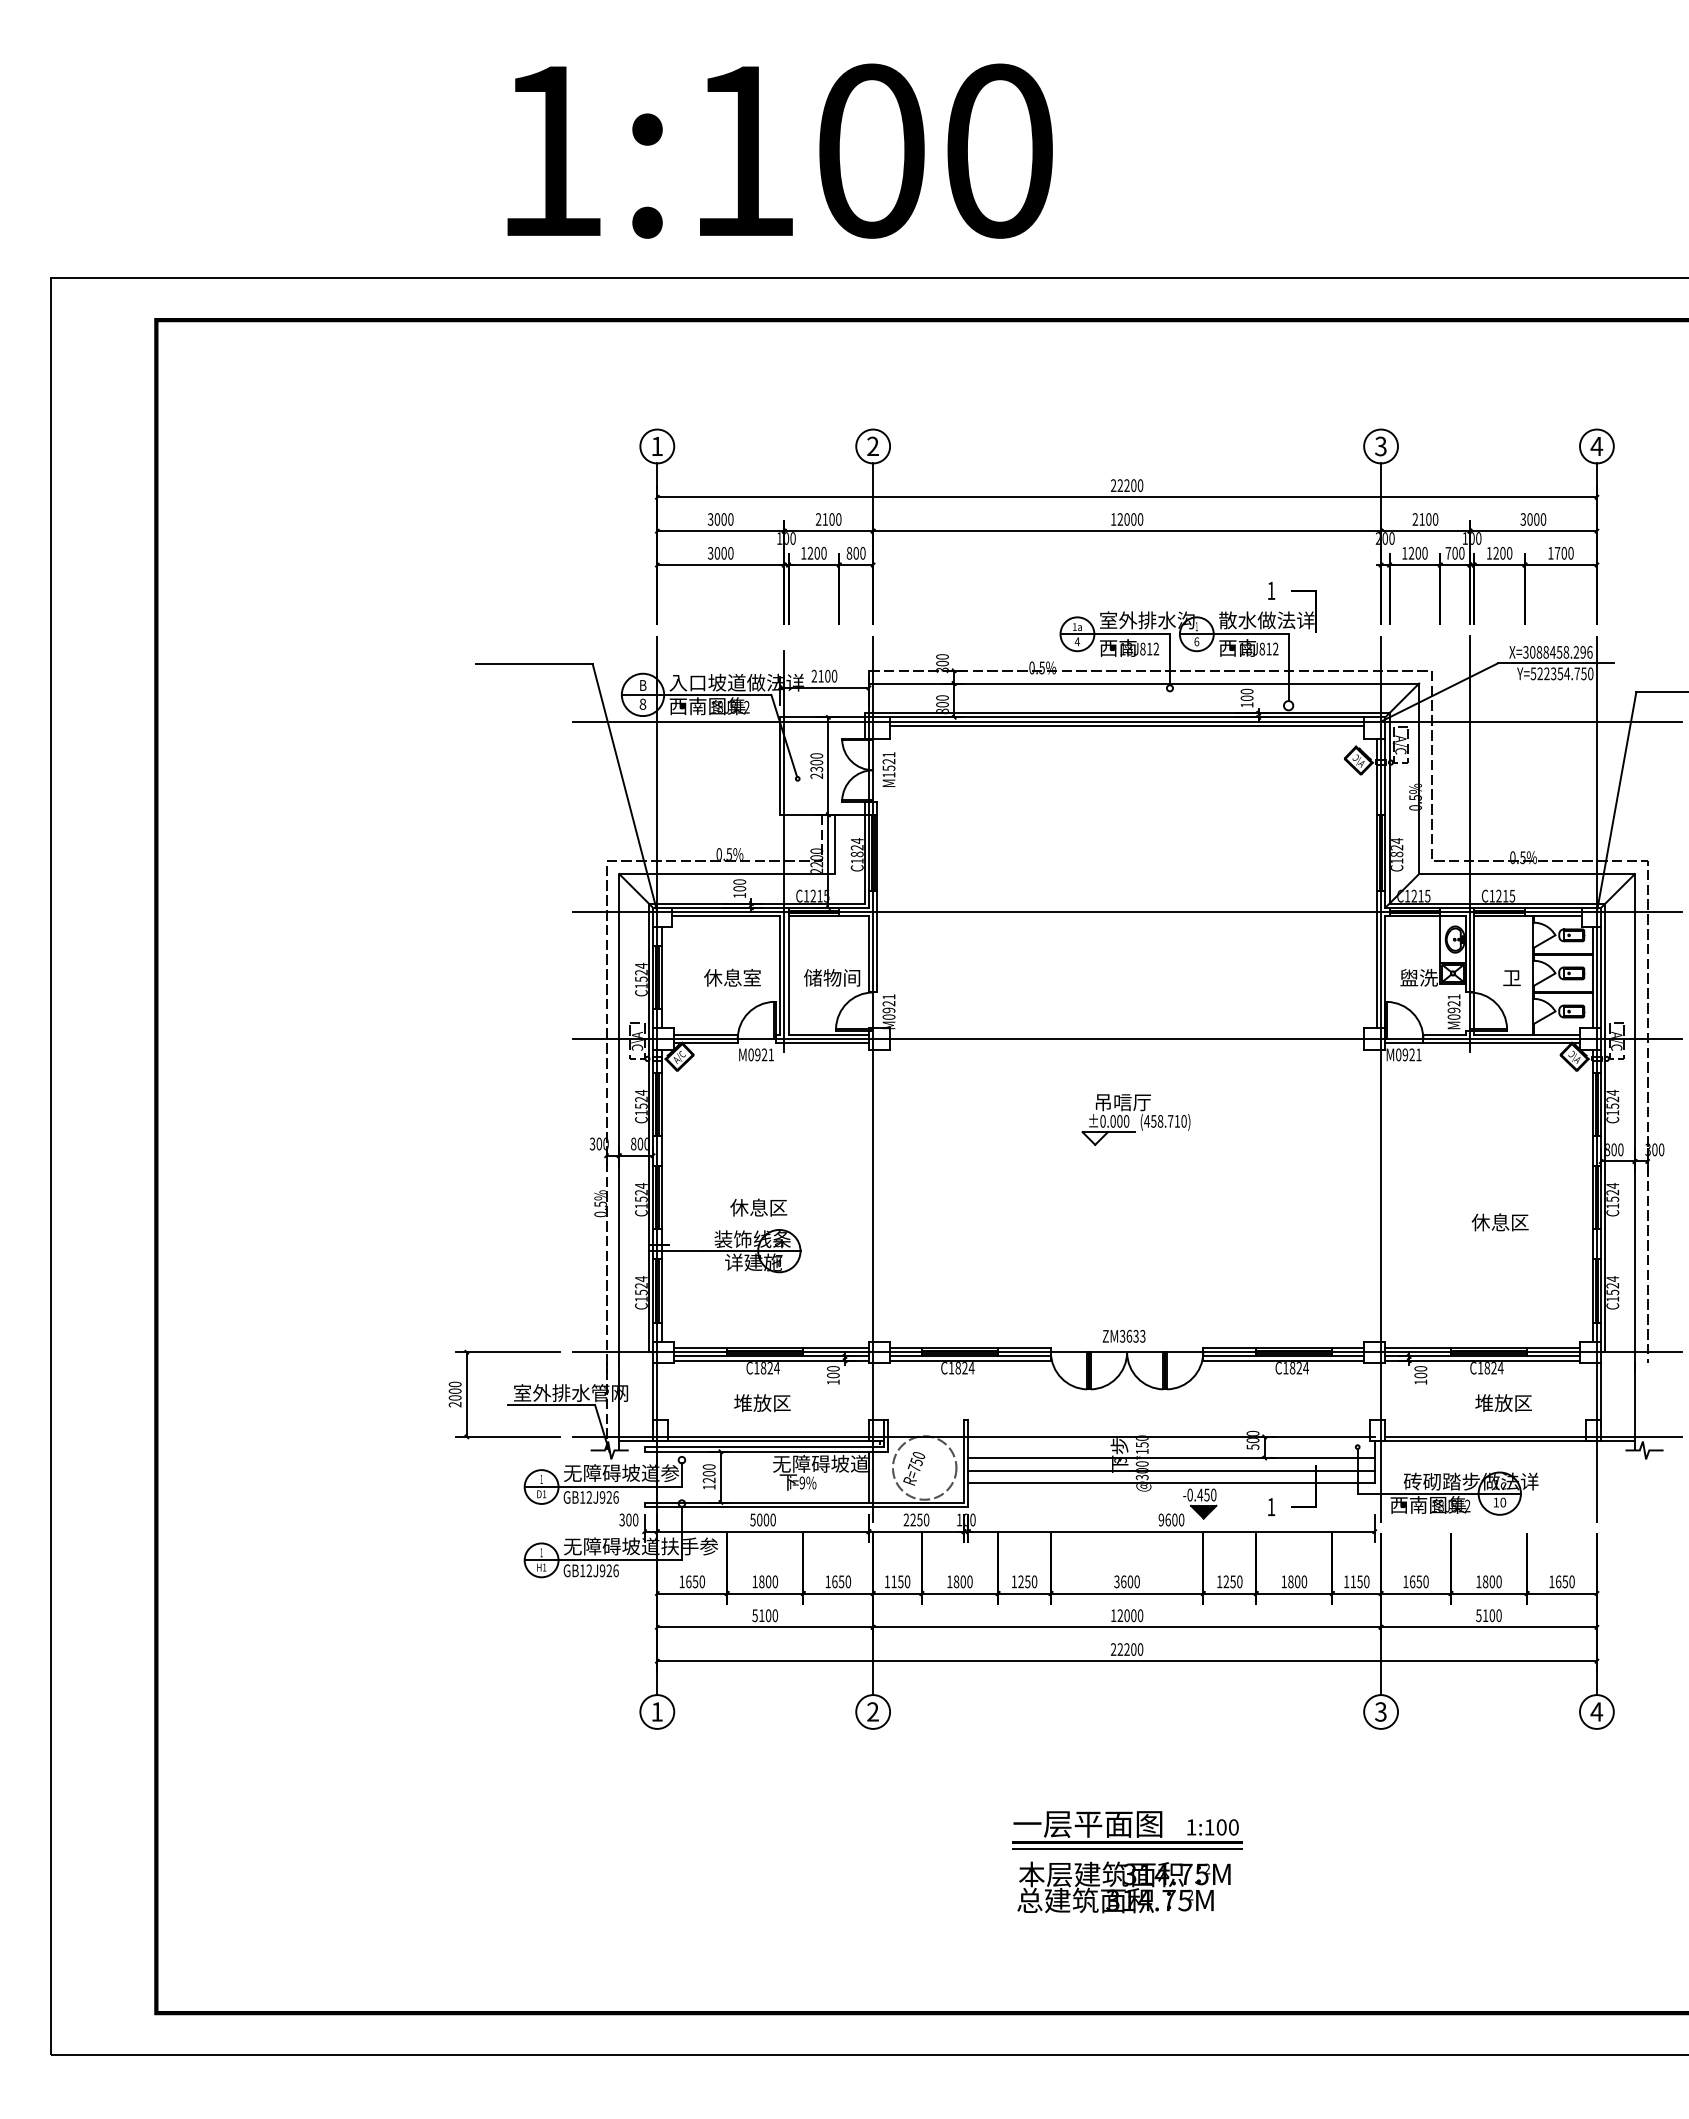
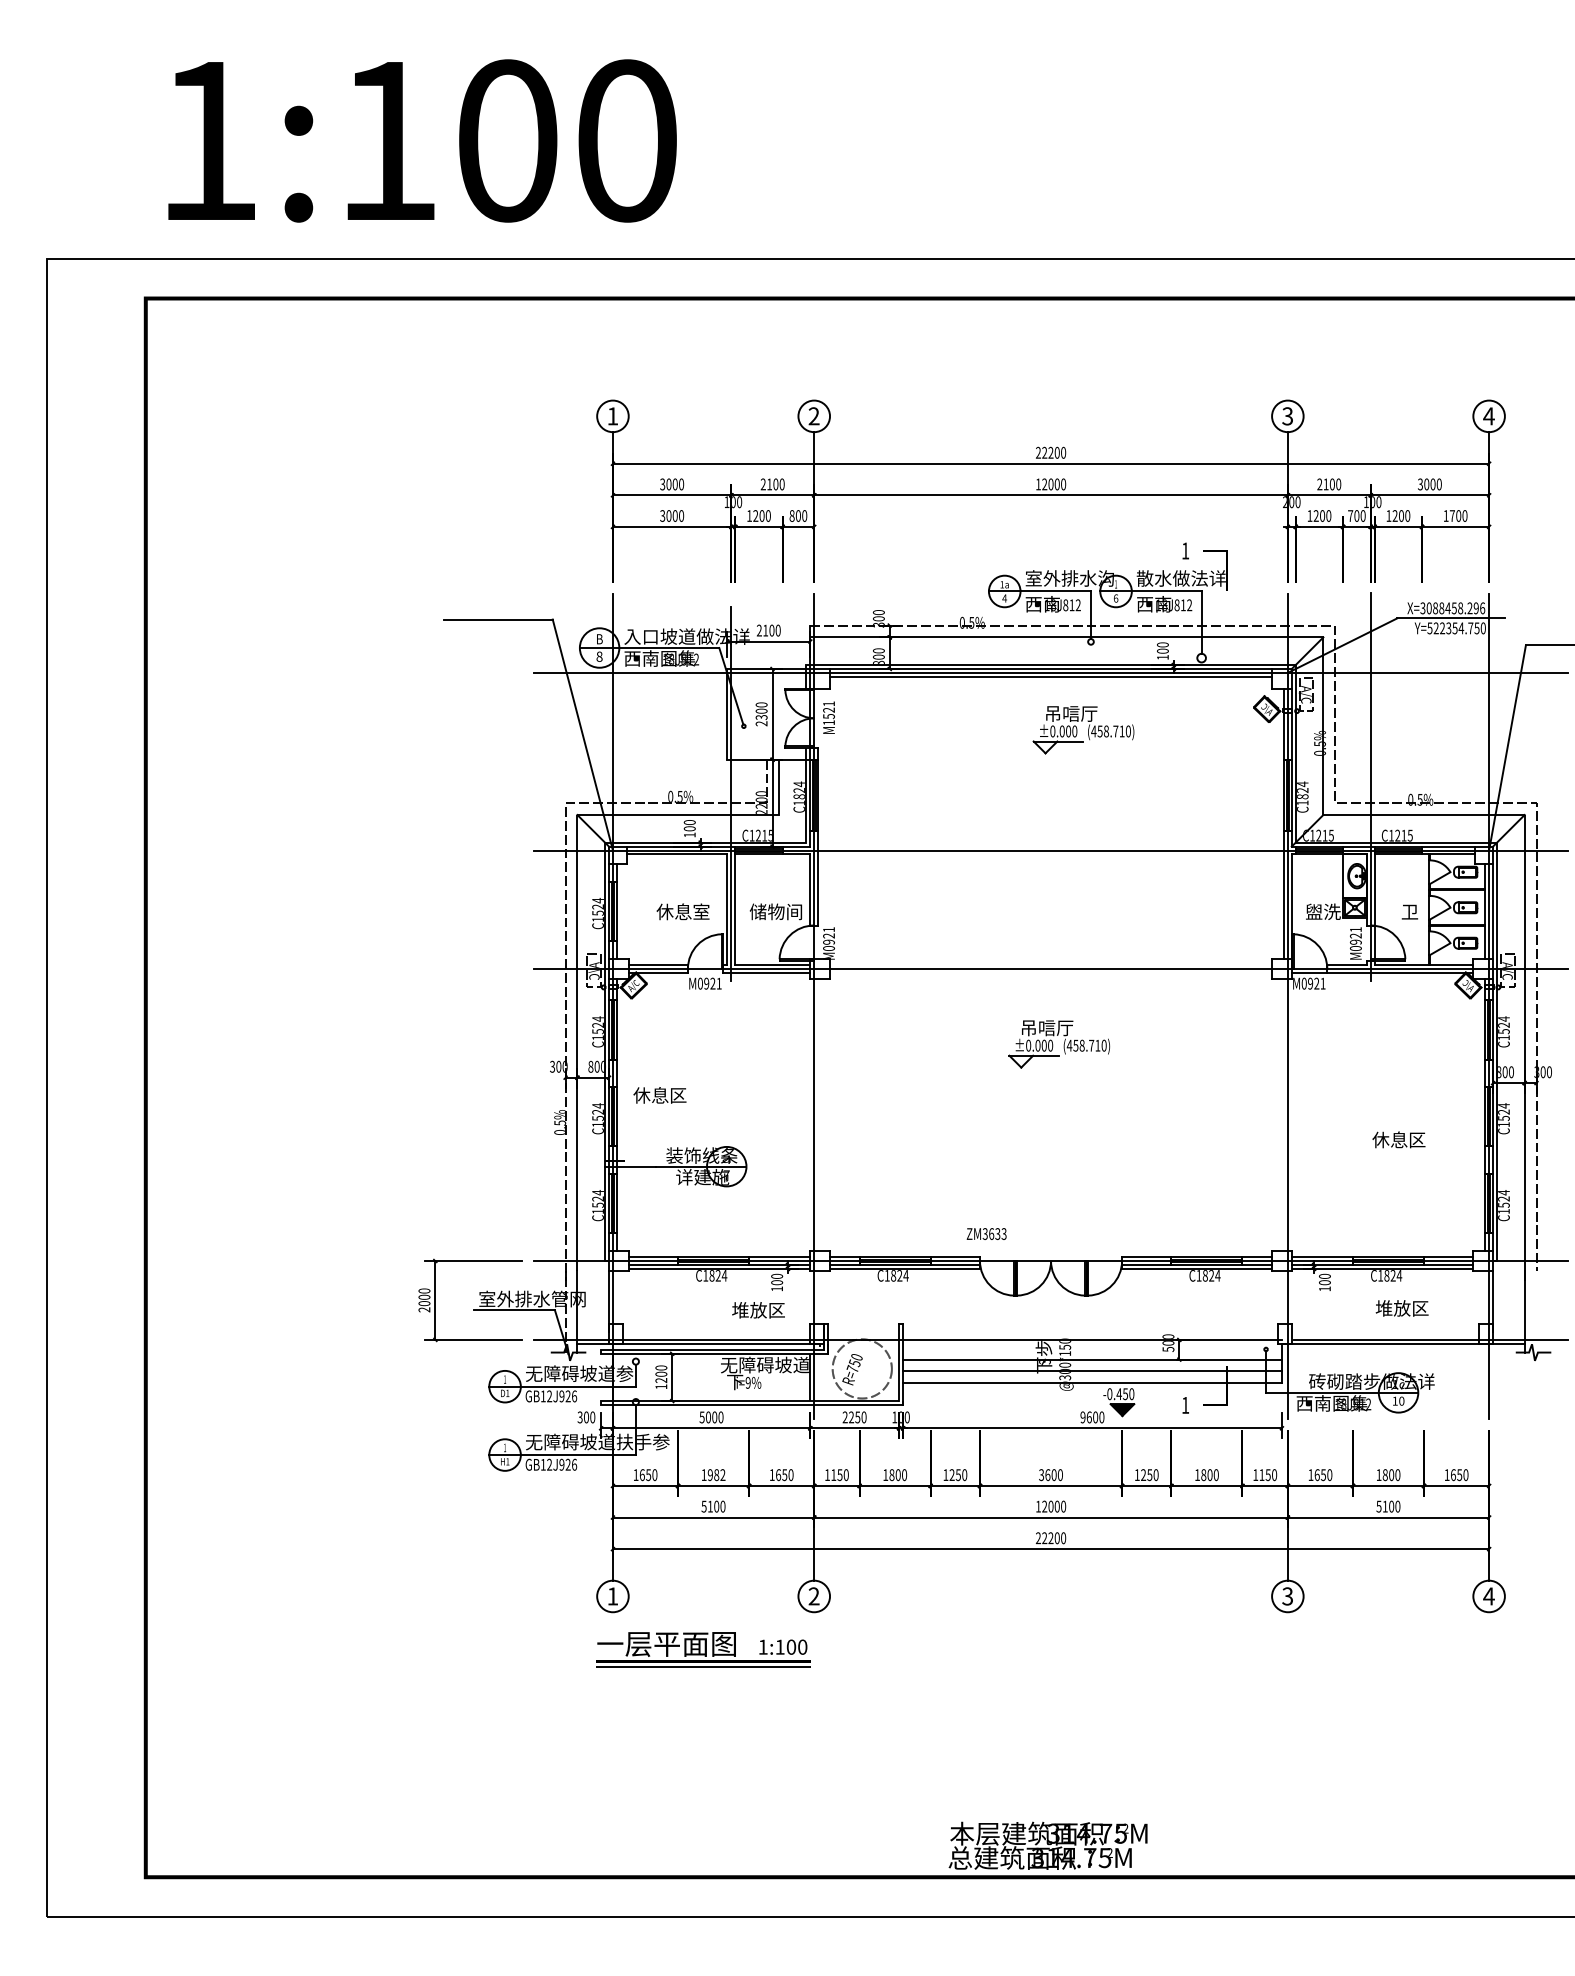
text: (779, 150) -> (421, 140), moved
part: (1161, 782) -> (1083, 729), added
text: (758, 1207) -> (659, 1095), moved
text: (1123, 1335) -> (986, 1233), moved
text: (762, 1402) -> (758, 1309), moved
text: (768, 1581) -> (716, 1474), 1800 -> 1982
part: (1127, 1830) -> (703, 1650), moved
text: (1123, 1887) -> (1047, 1845), moved

